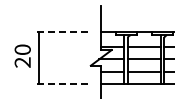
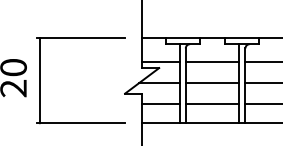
line: (64, 31) -> (81, 37), dashed -> solid
line: (64, 83) -> (81, 122), dashed -> solid

